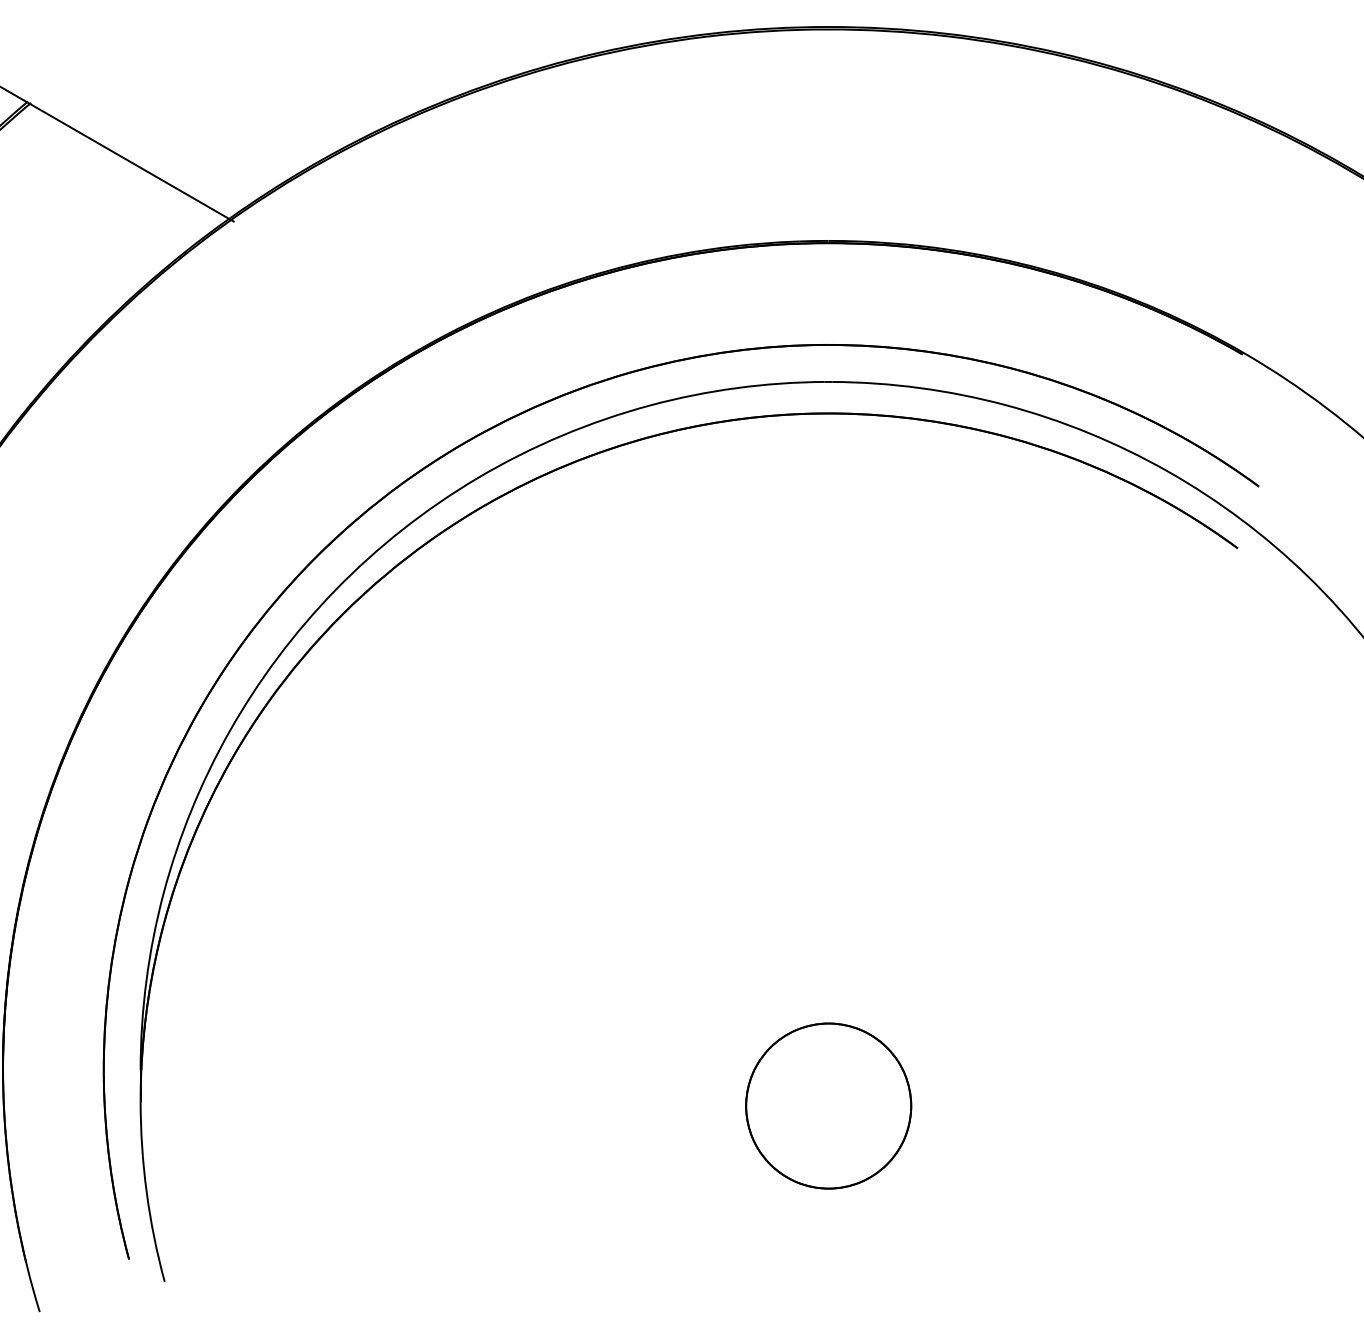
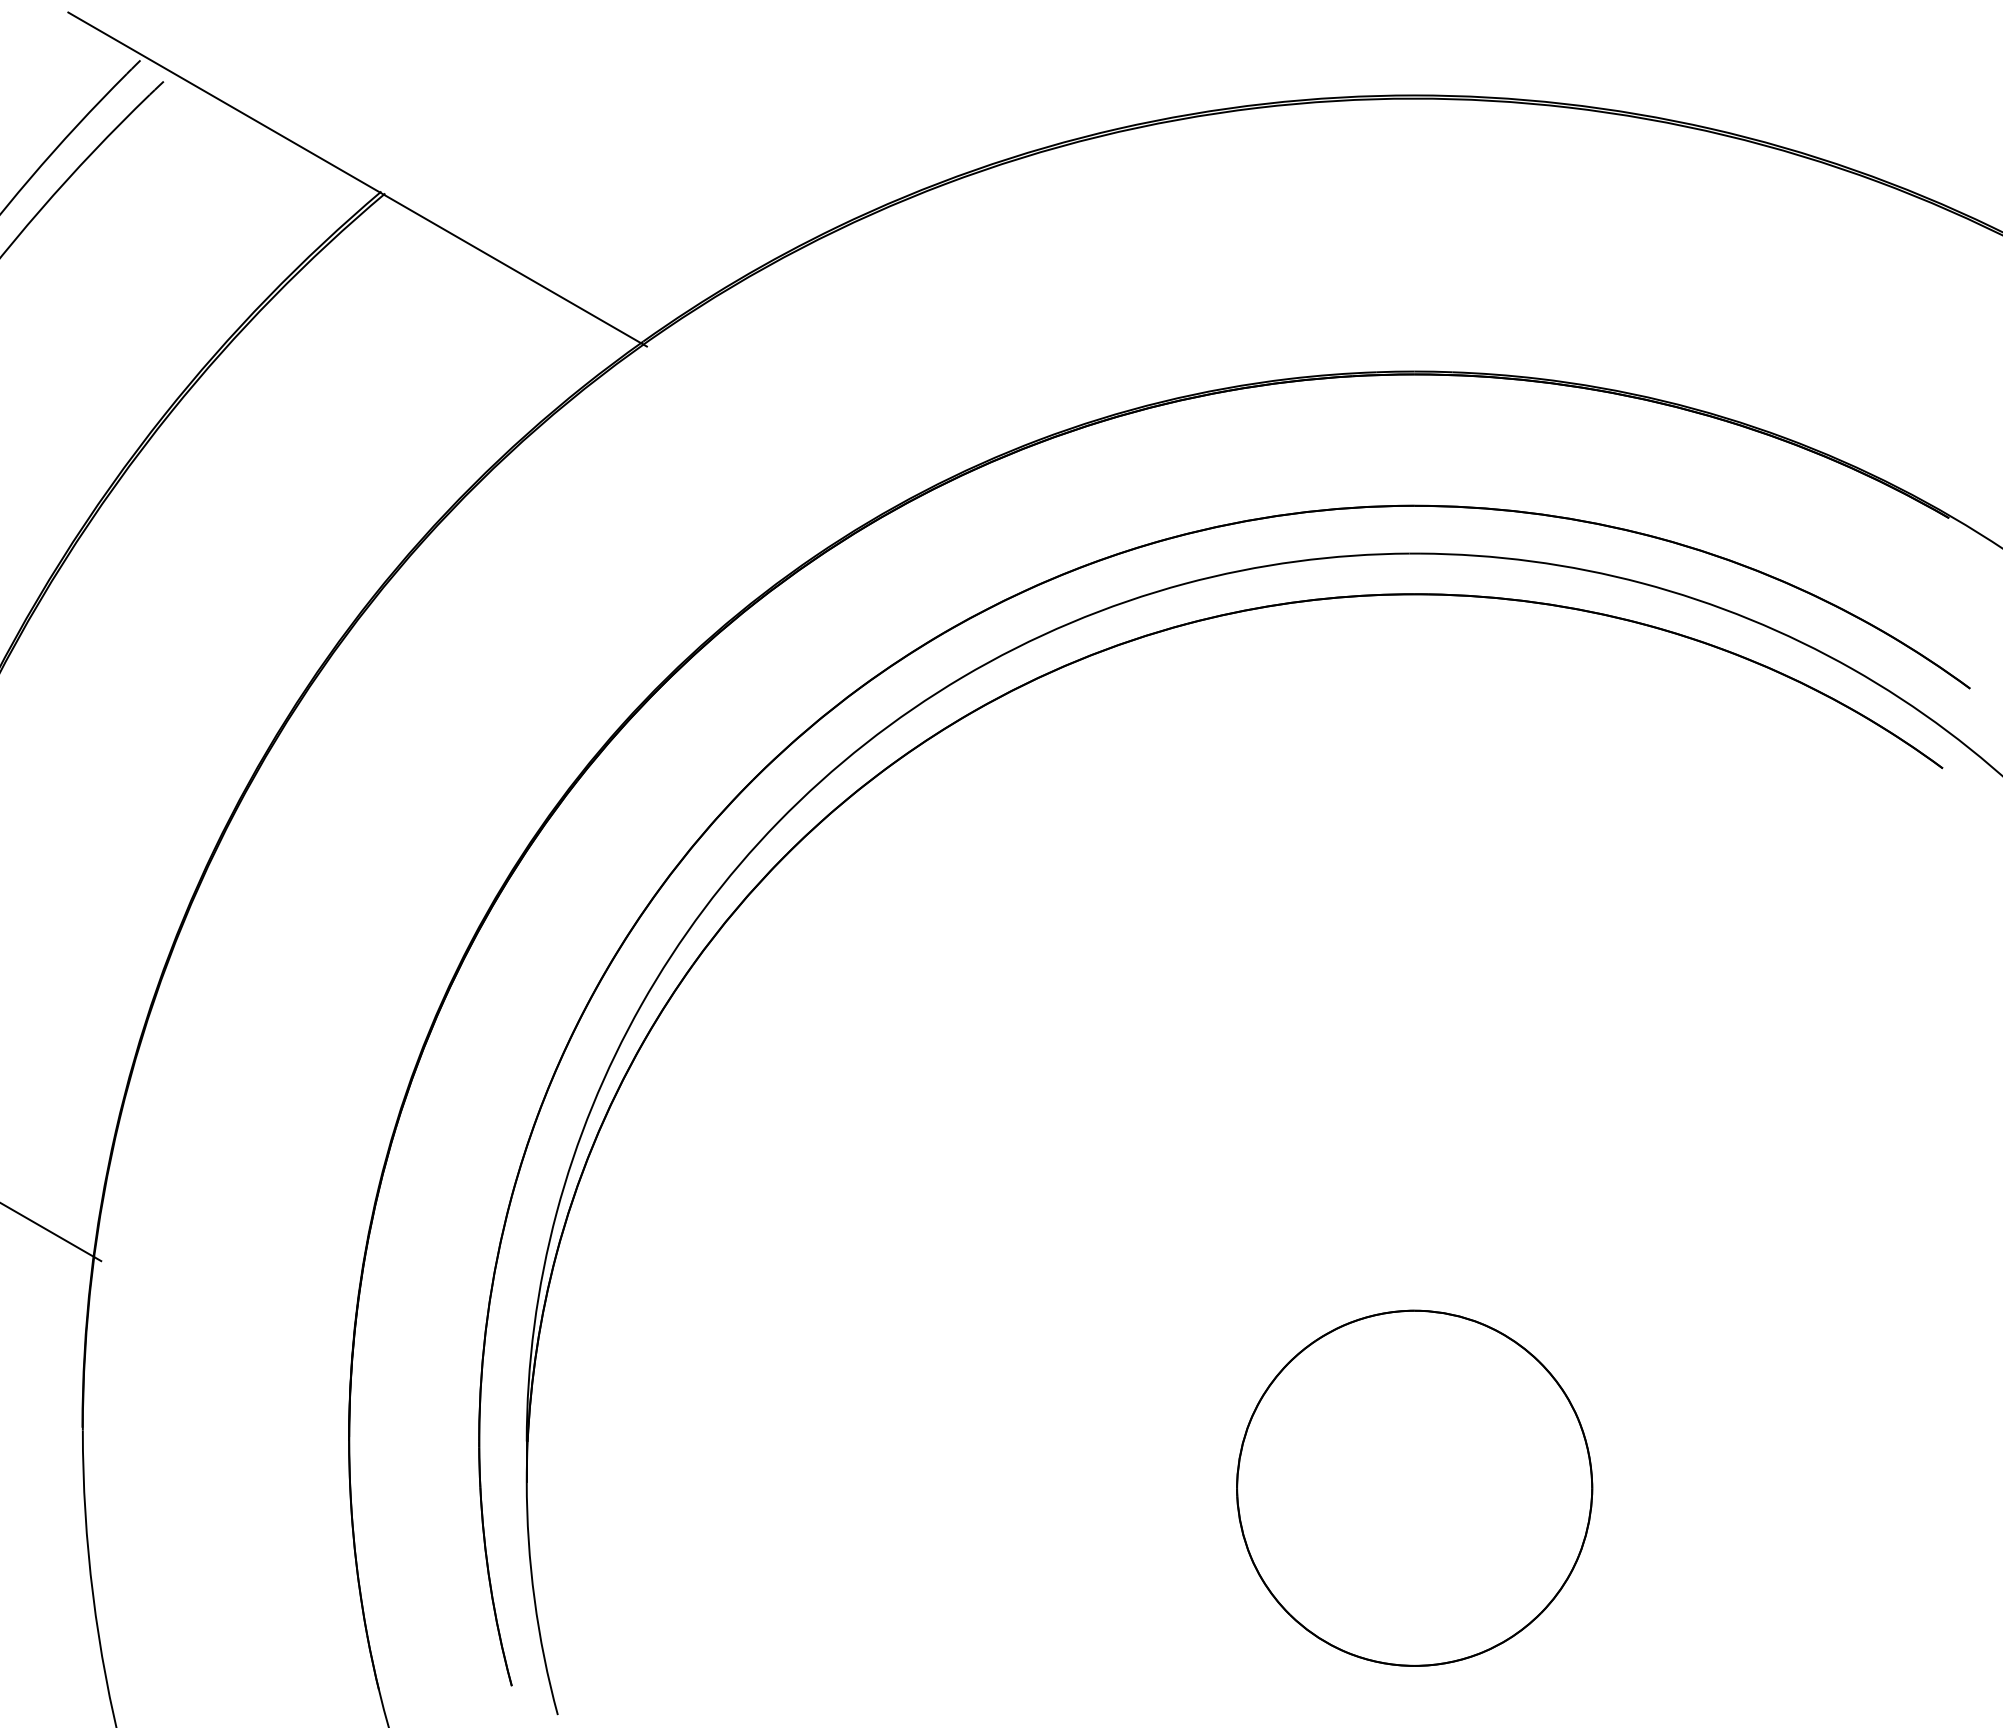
part: (828, 1105) -> (1414, 1487), size x1.67

